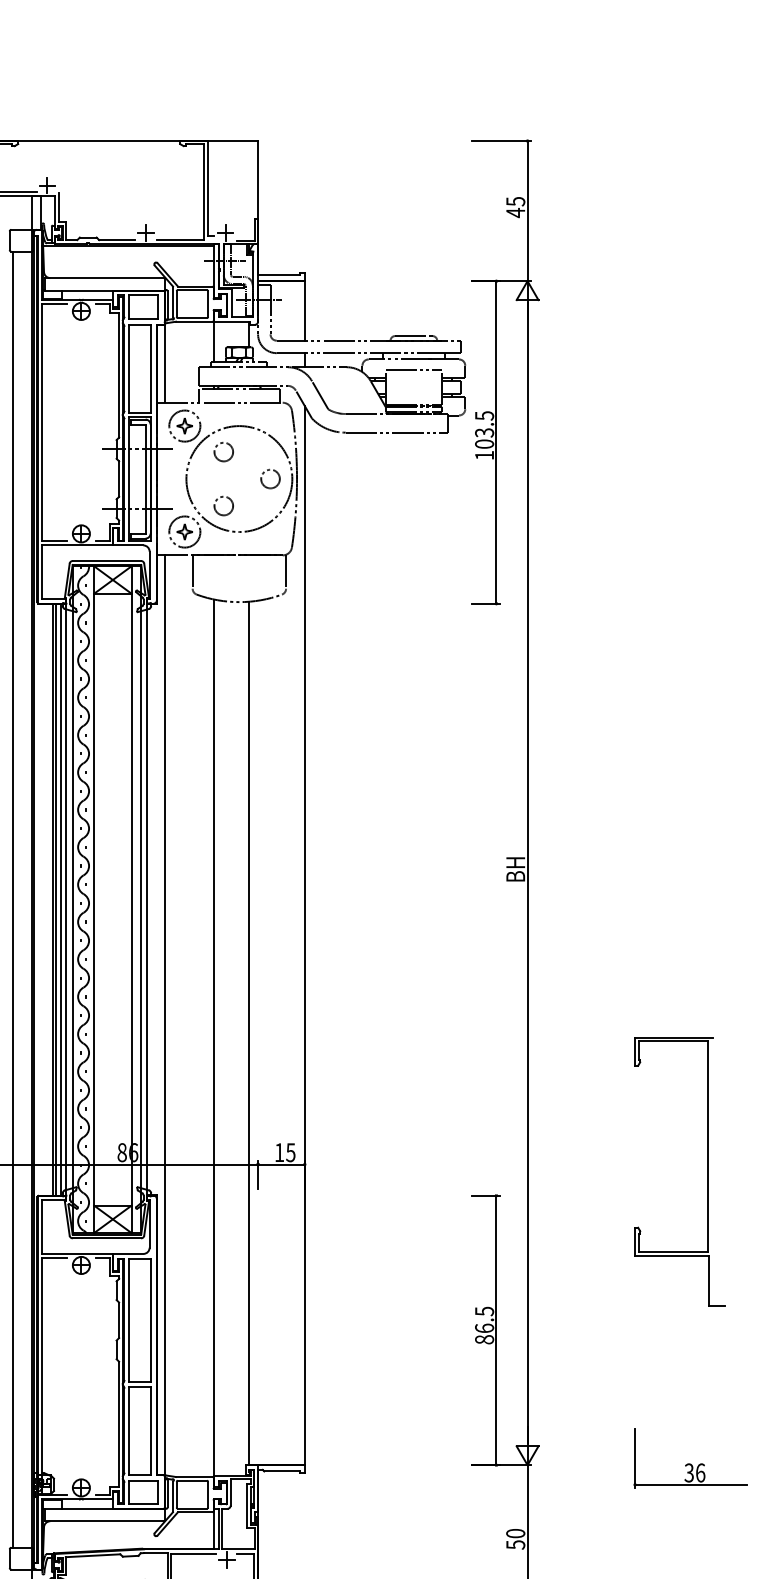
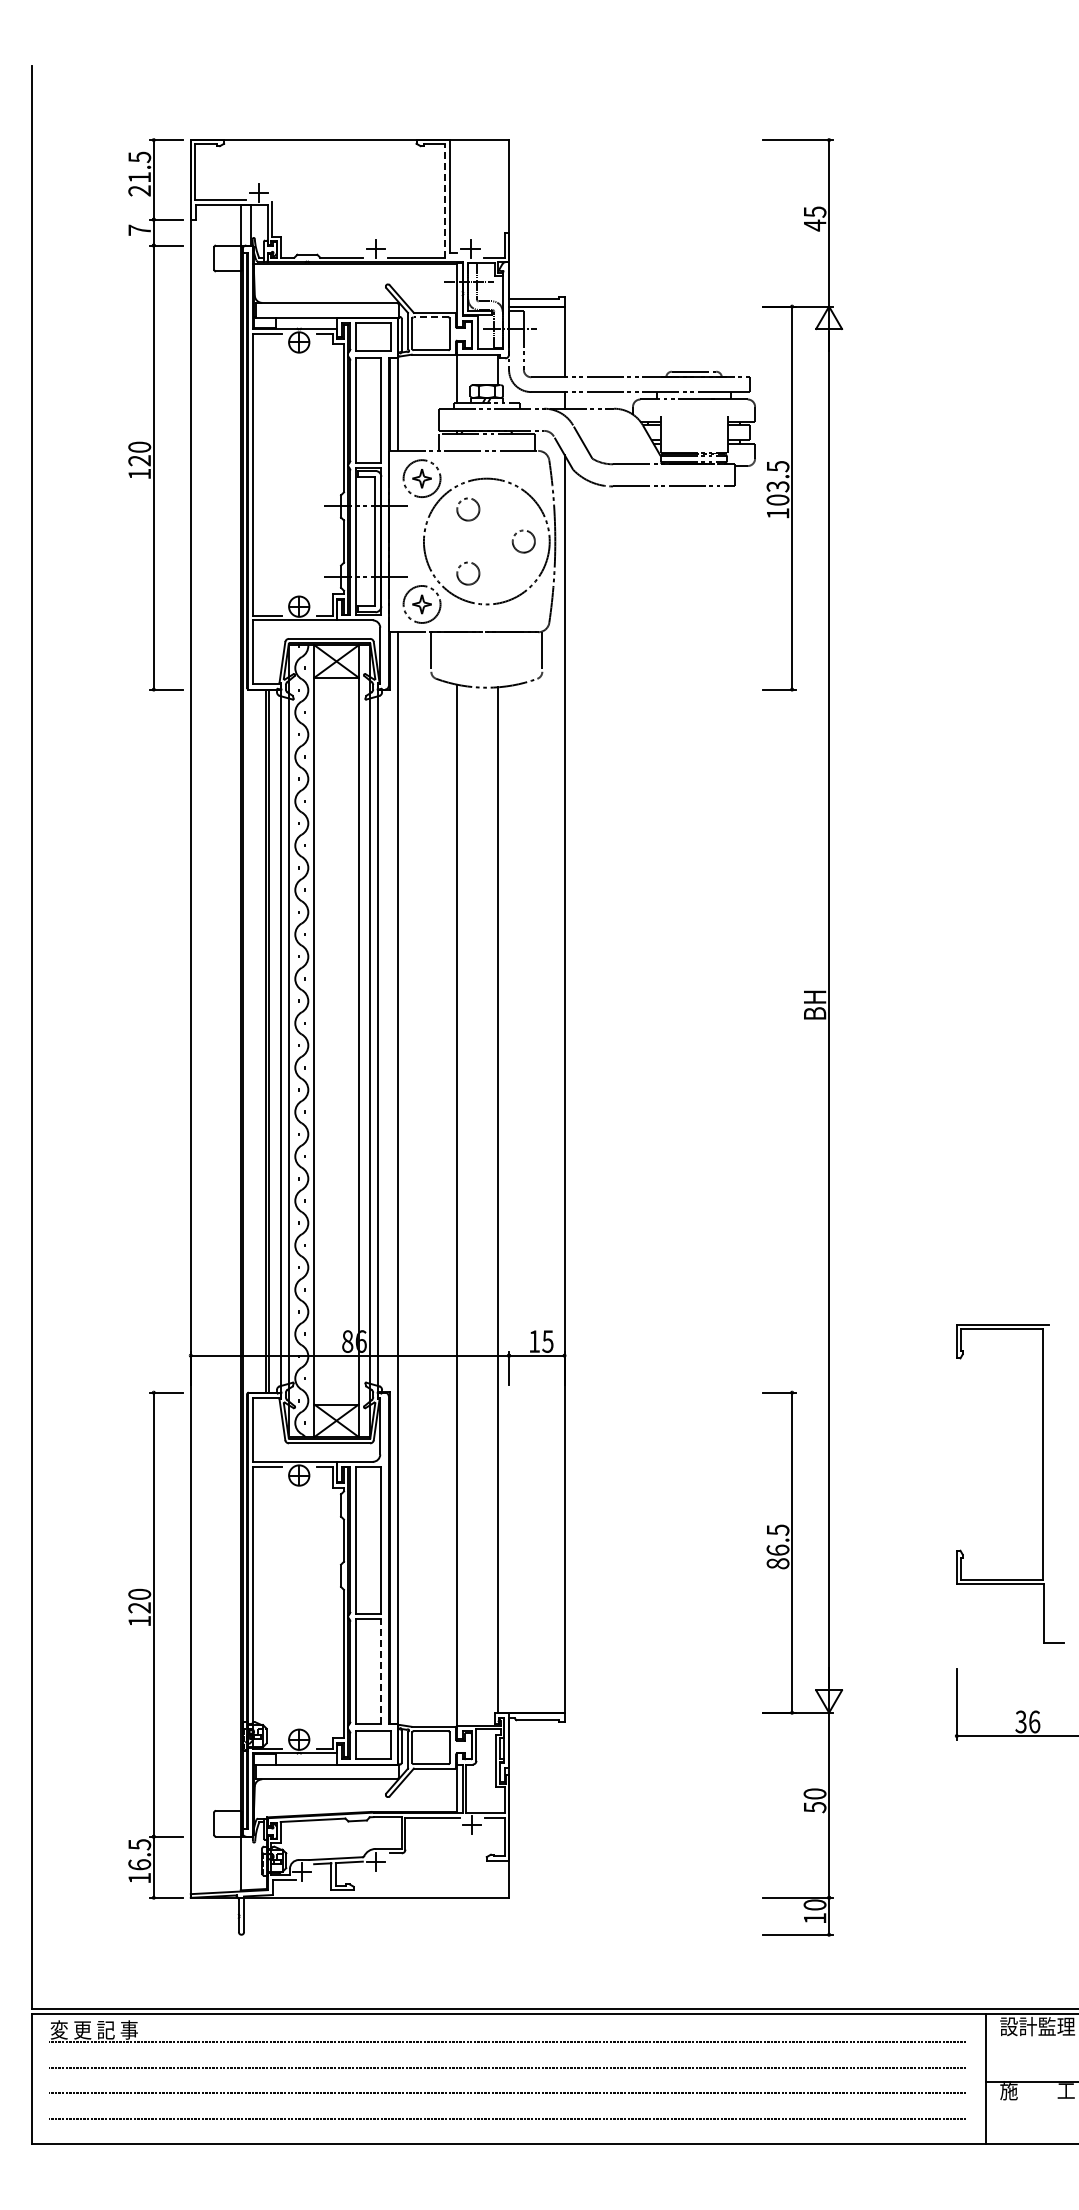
line: (204, 191) -> (445, 200), solid -> dashed
line: (191, 290) -> (430, 317), solid -> dashed
line: (413, 370) -> (693, 412), removed
line: (13, 899) -> (218, 1040), removed
line: (60, 899) -> (274, 1040), removed
part: (707, 1171) -> (1042, 1483), moved
line: (150, 1430) -> (381, 1671), solid -> dashed

